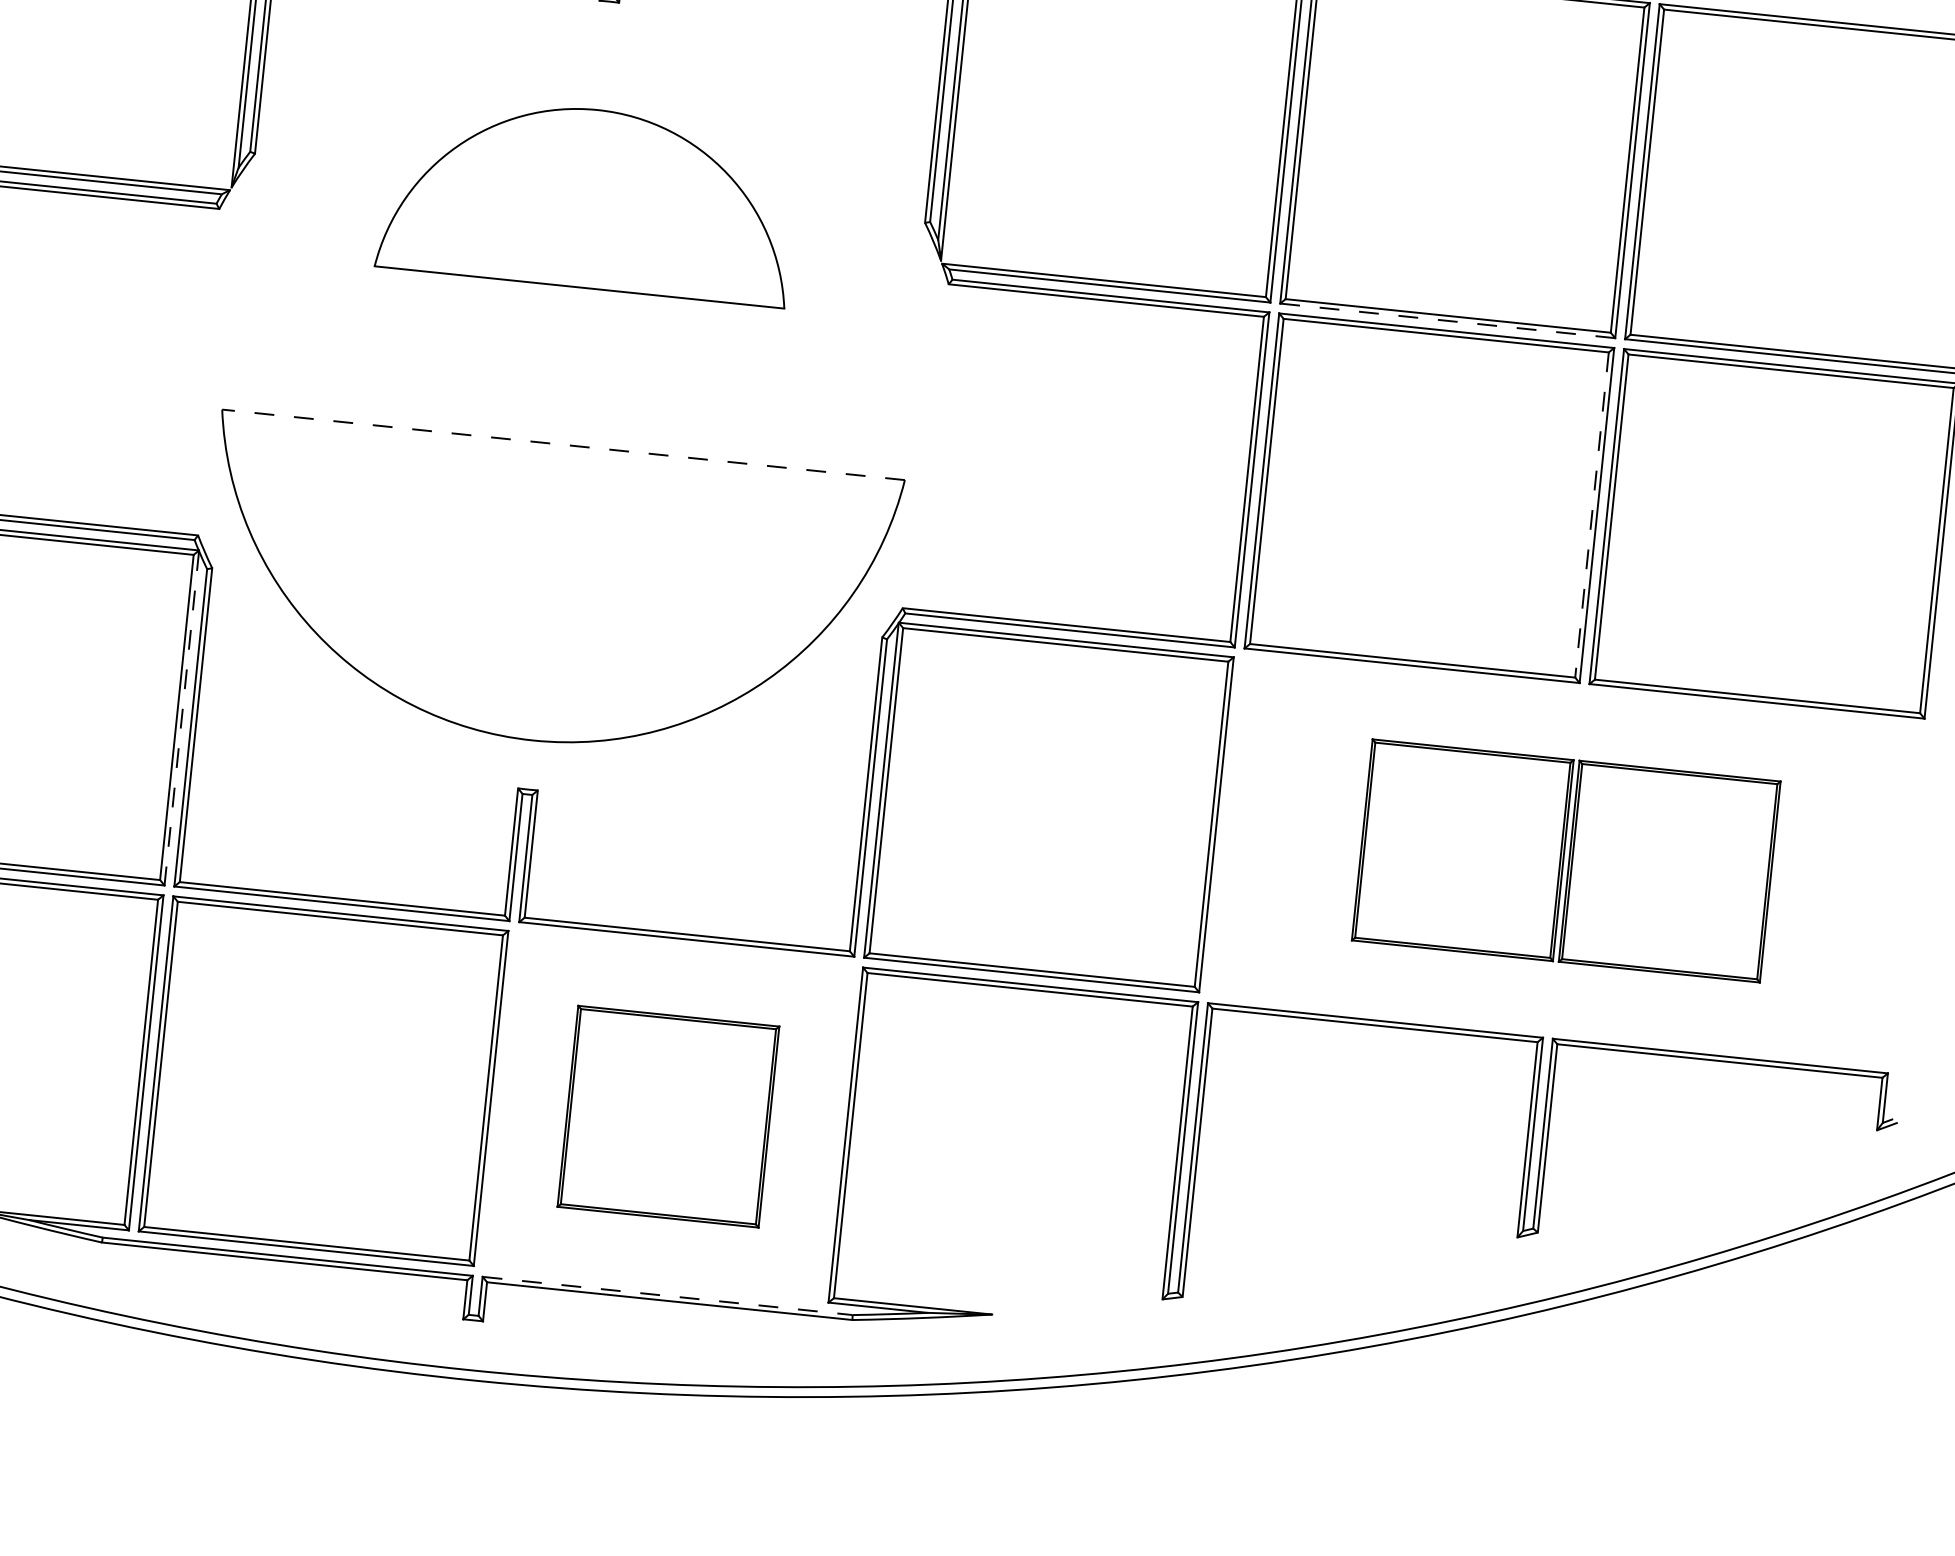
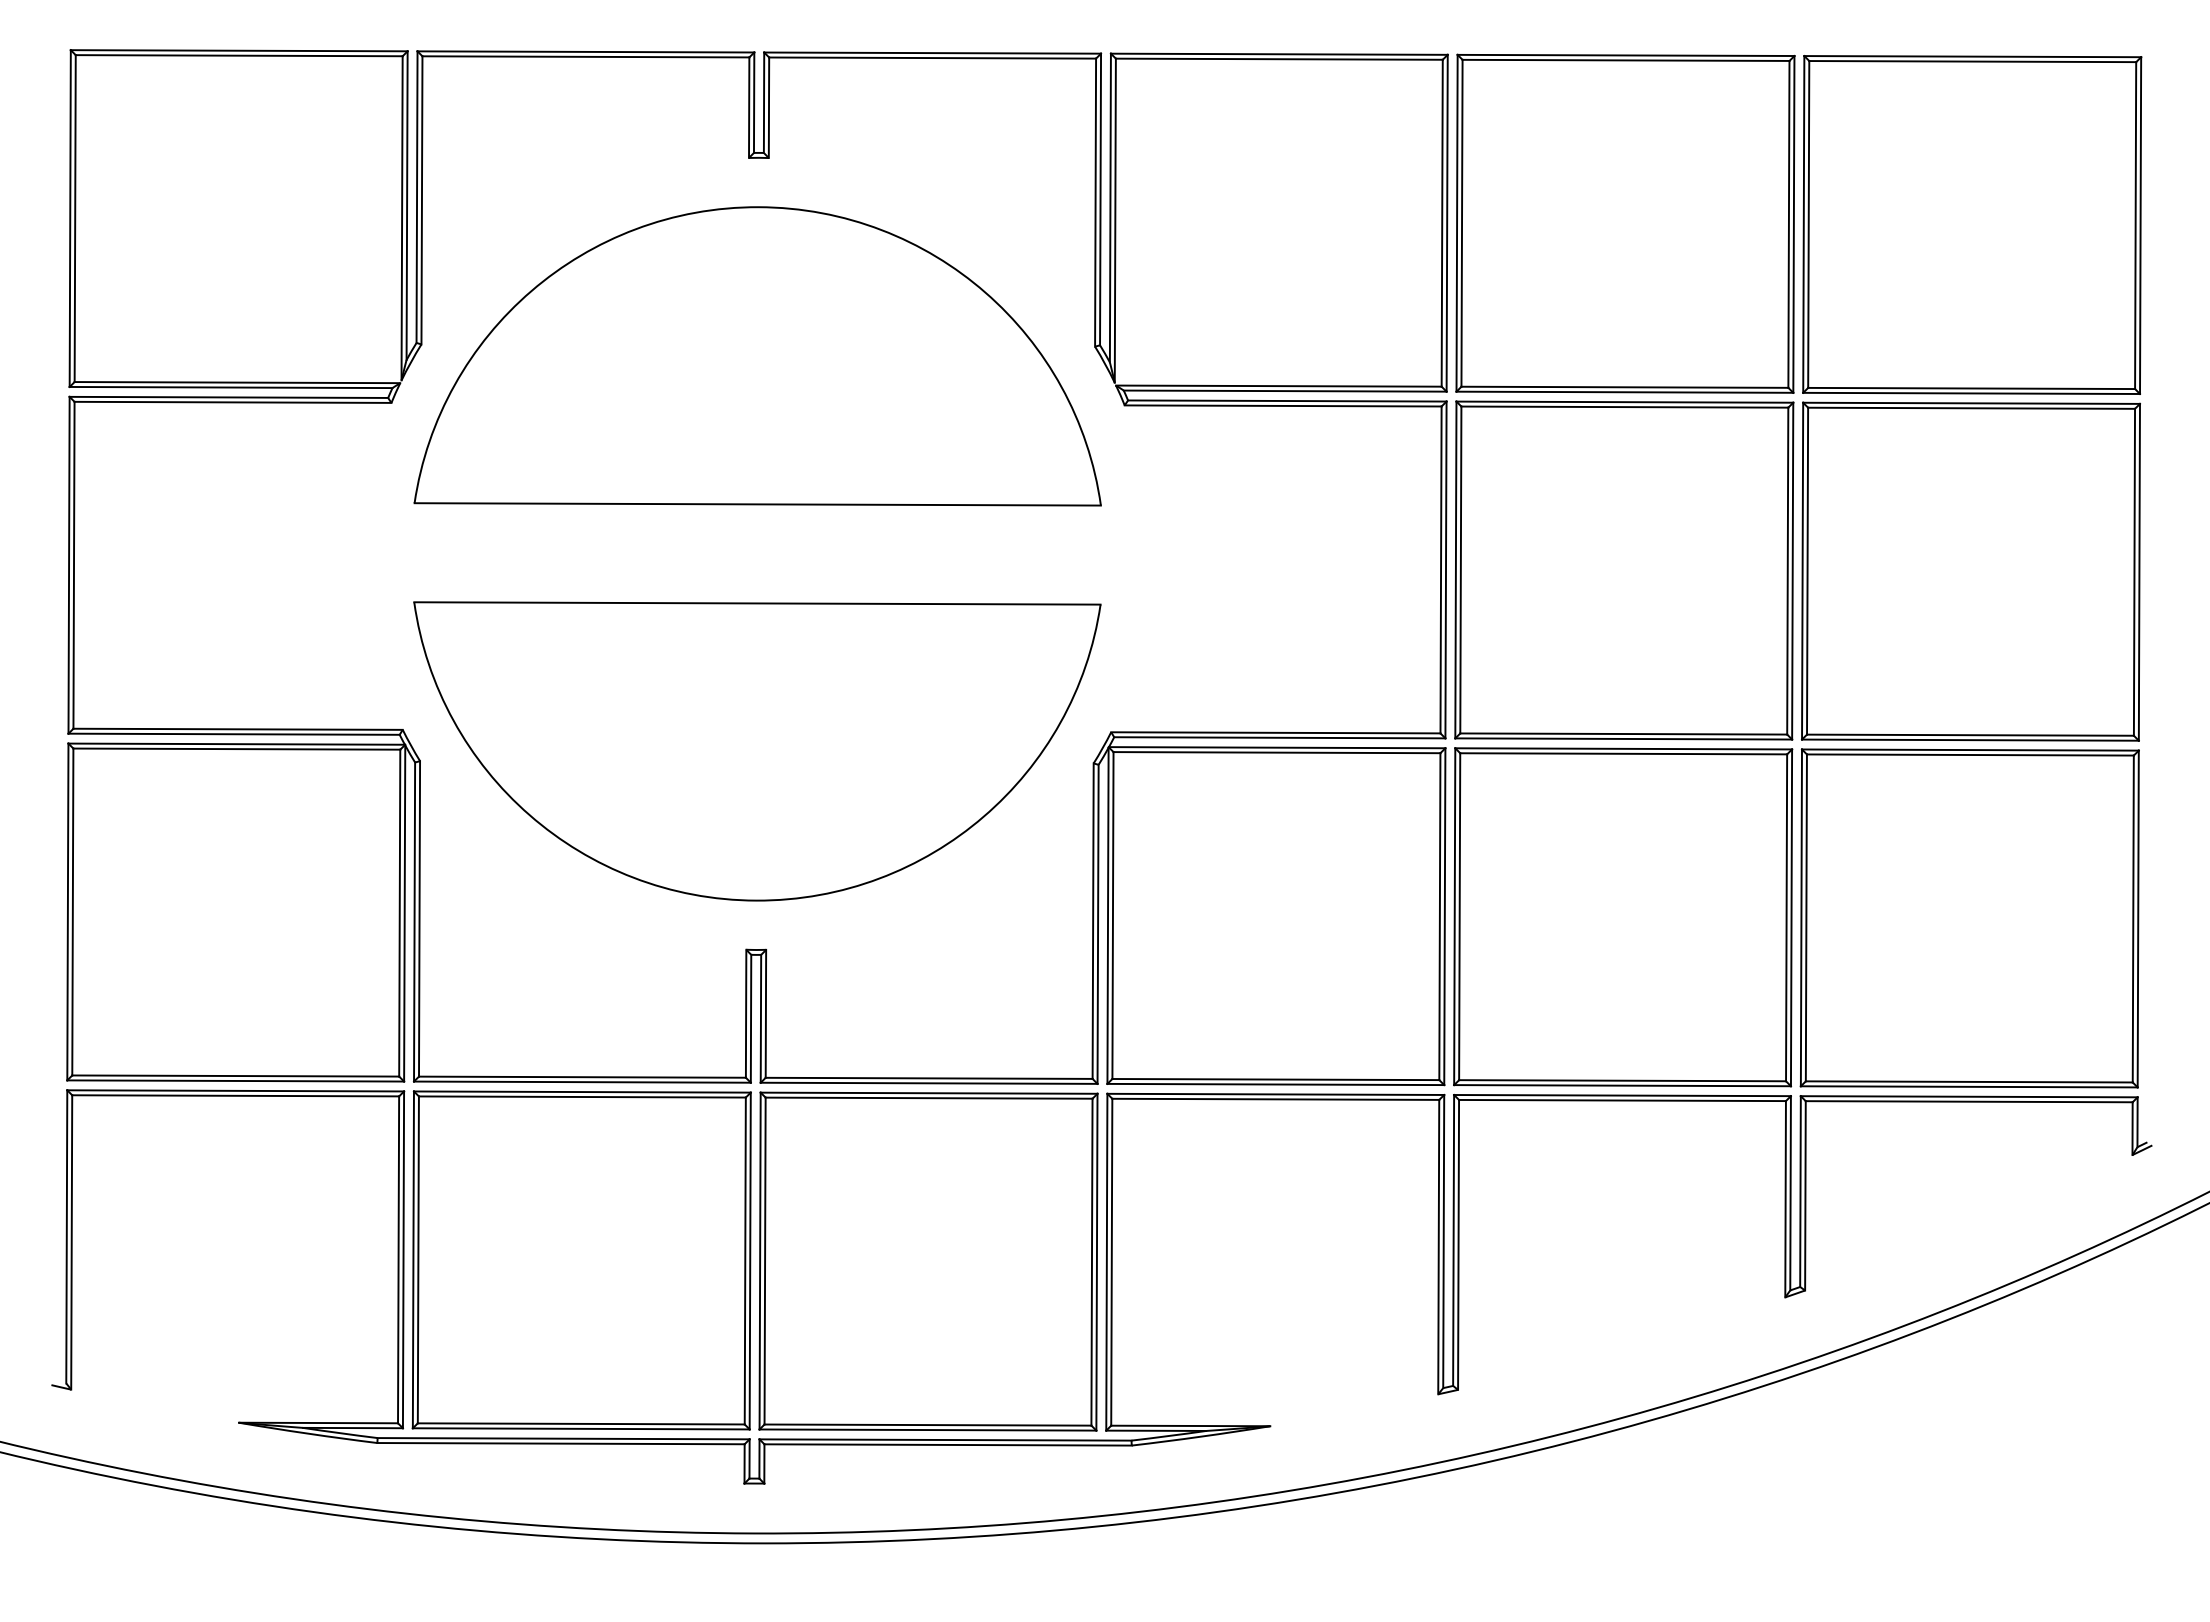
part: (588, 199) -> (757, 356), size x1.67
line: (1447, 321) -> (1624, 392), dashed -> solid
line: (562, 444) -> (756, 603), dashed -> solid
line: (1591, 515) -> (1787, 571), dashed -> solid
line: (181, 718) -> (404, 913), dashed -> solid
part: (1566, 860) -> (1796, 917), size x1.67
part: (668, 1116) -> (928, 1261), size x1.67
line: (667, 1295) -> (945, 1439), dashed -> solid

